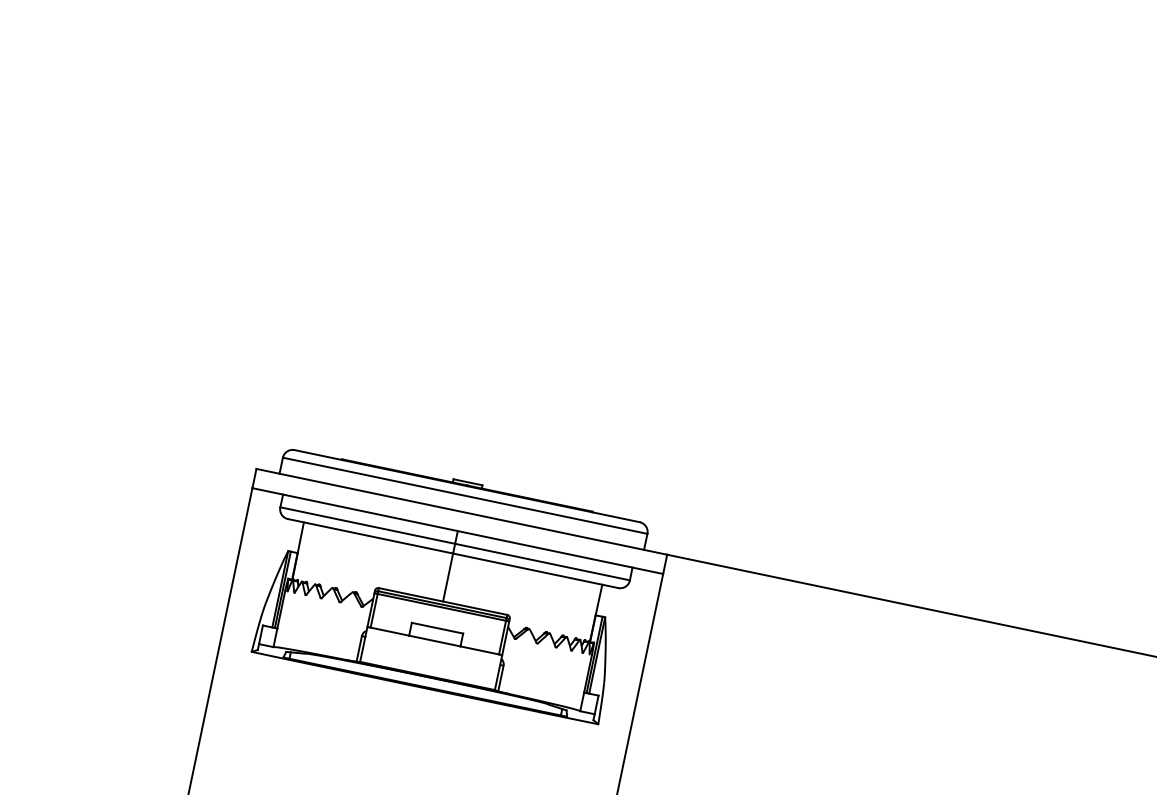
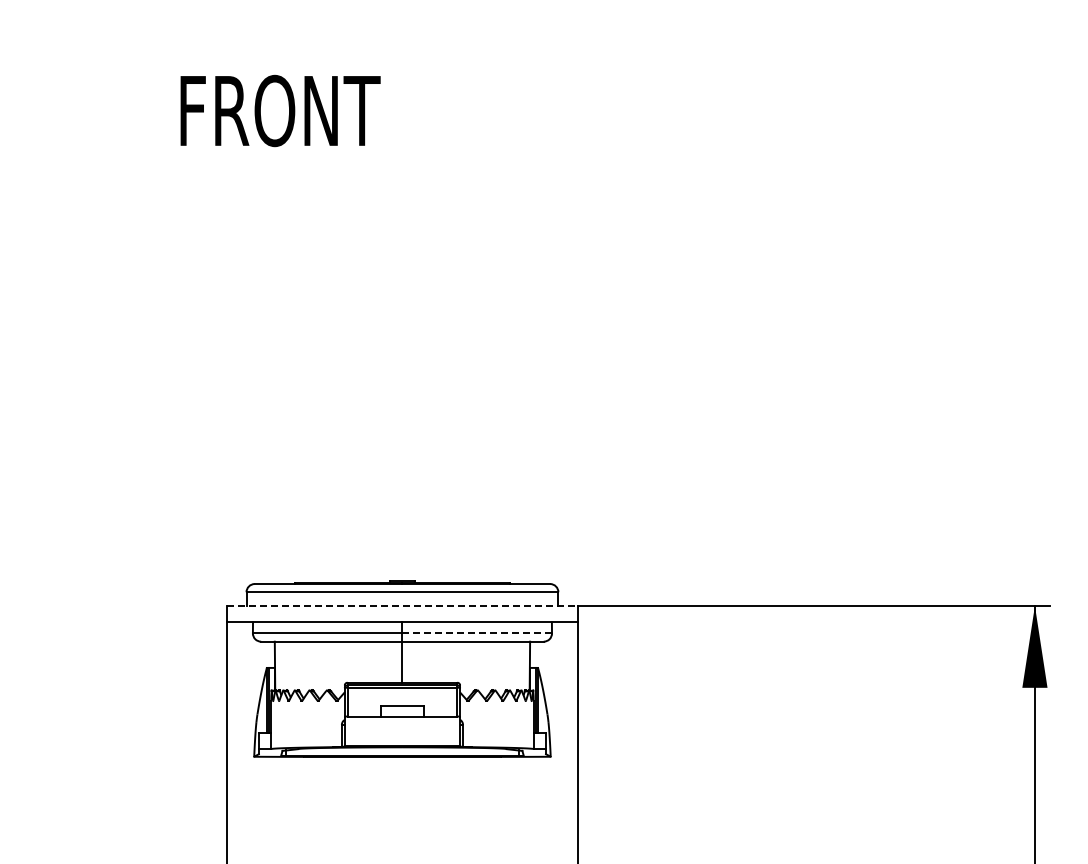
line: (461, 511) -> (402, 605), solid -> dashed
line: (542, 562) -> (477, 633), solid -> dashed

